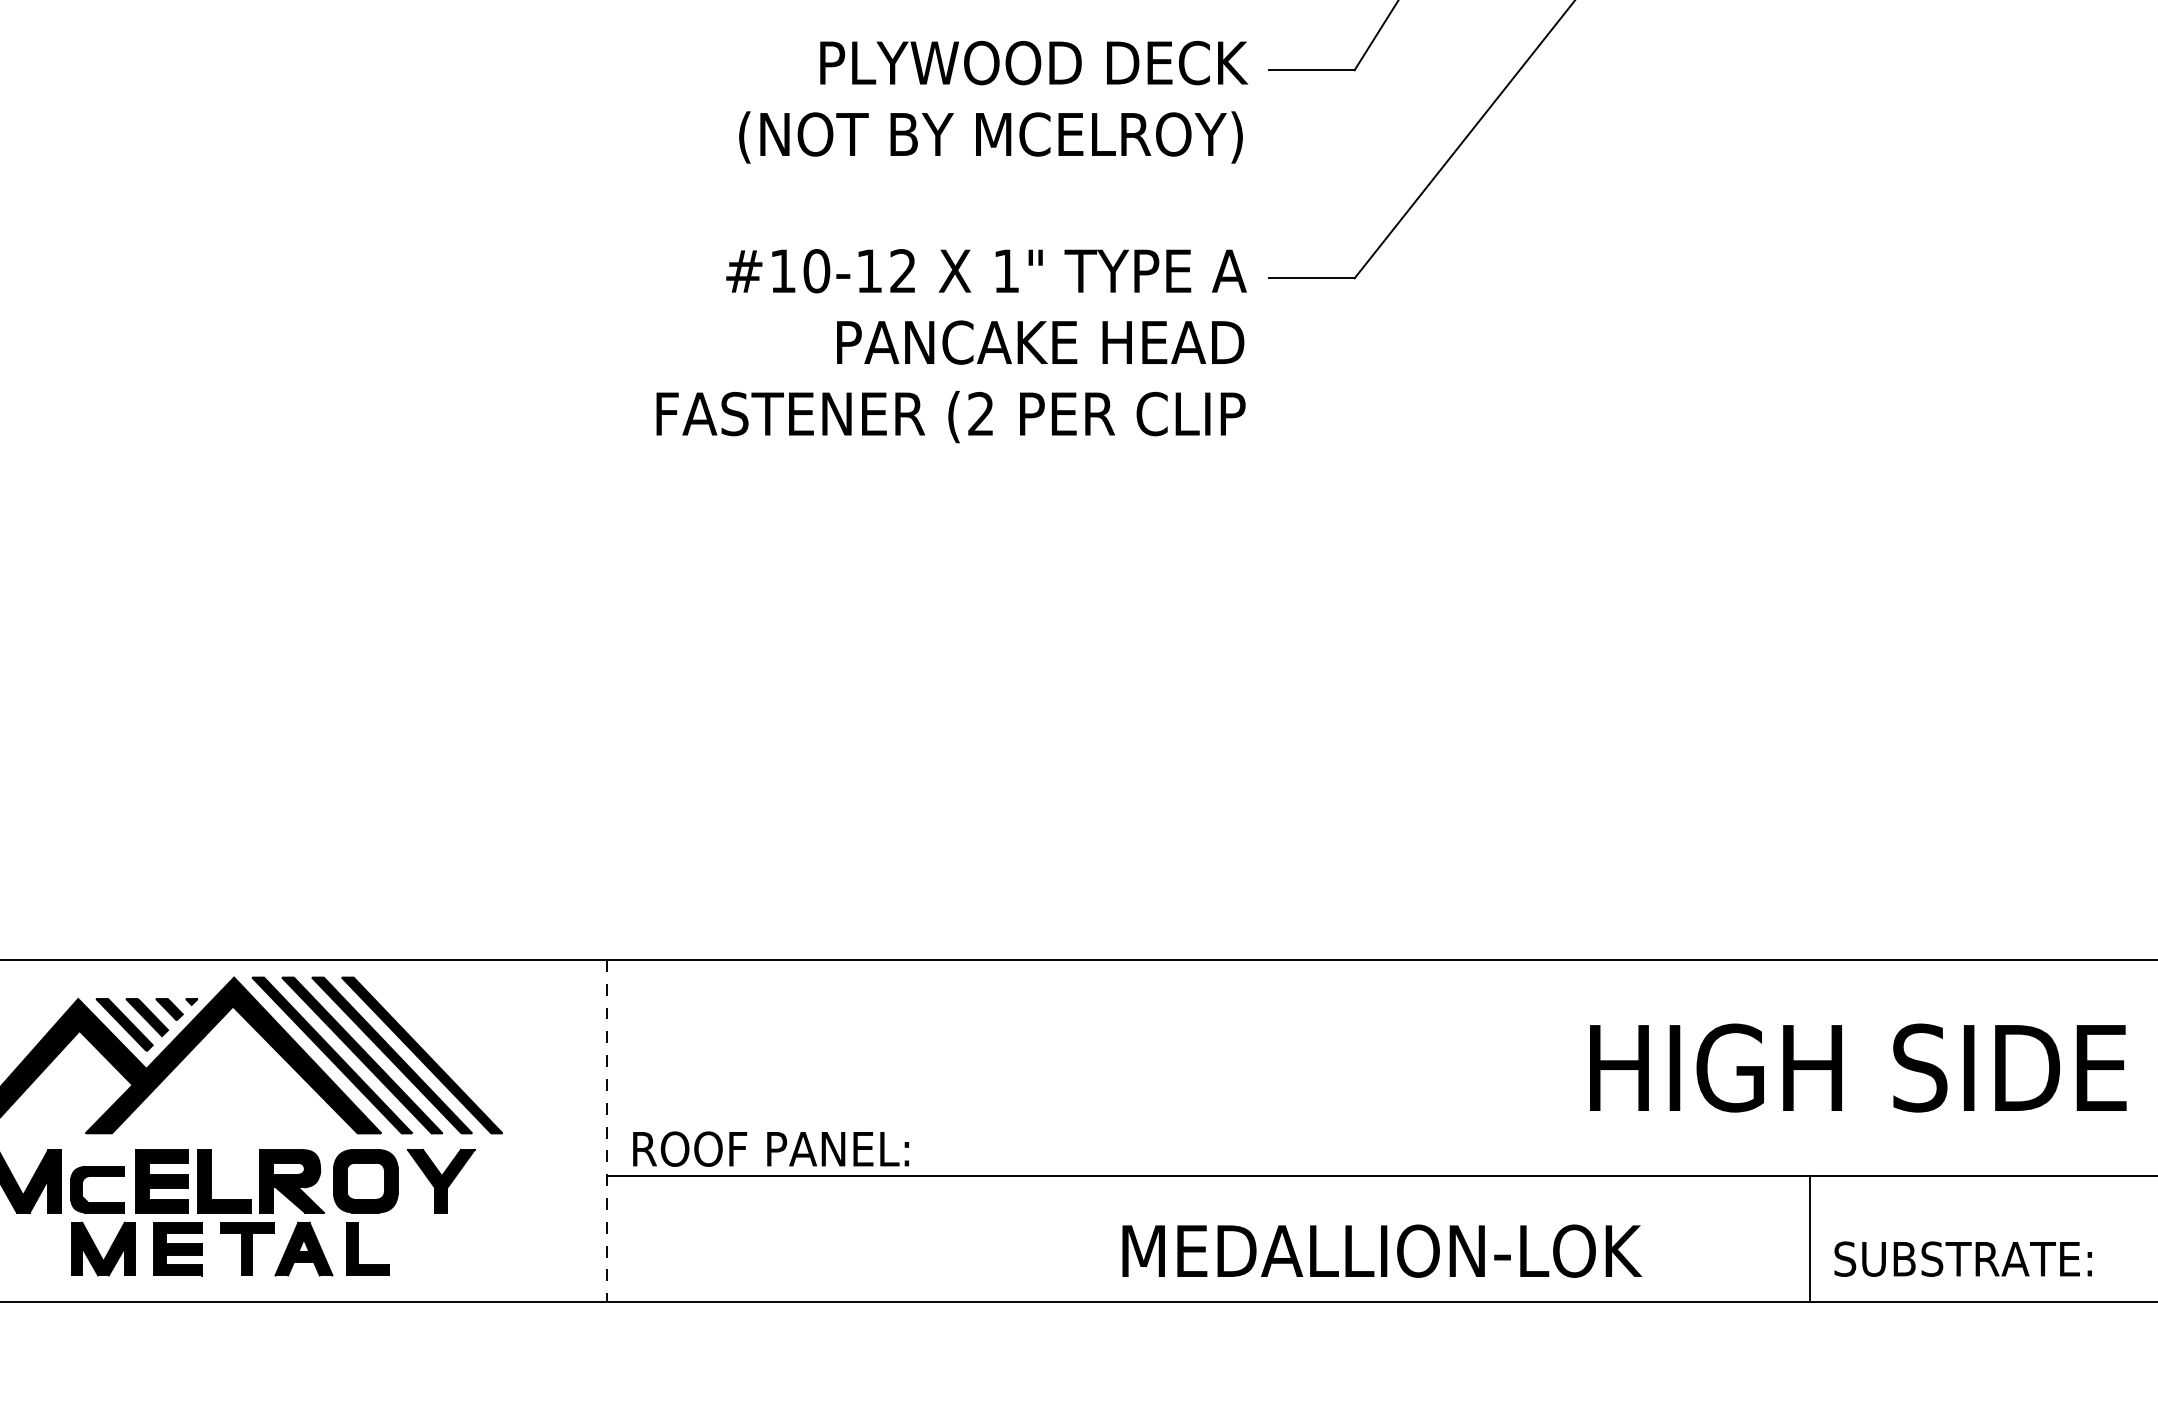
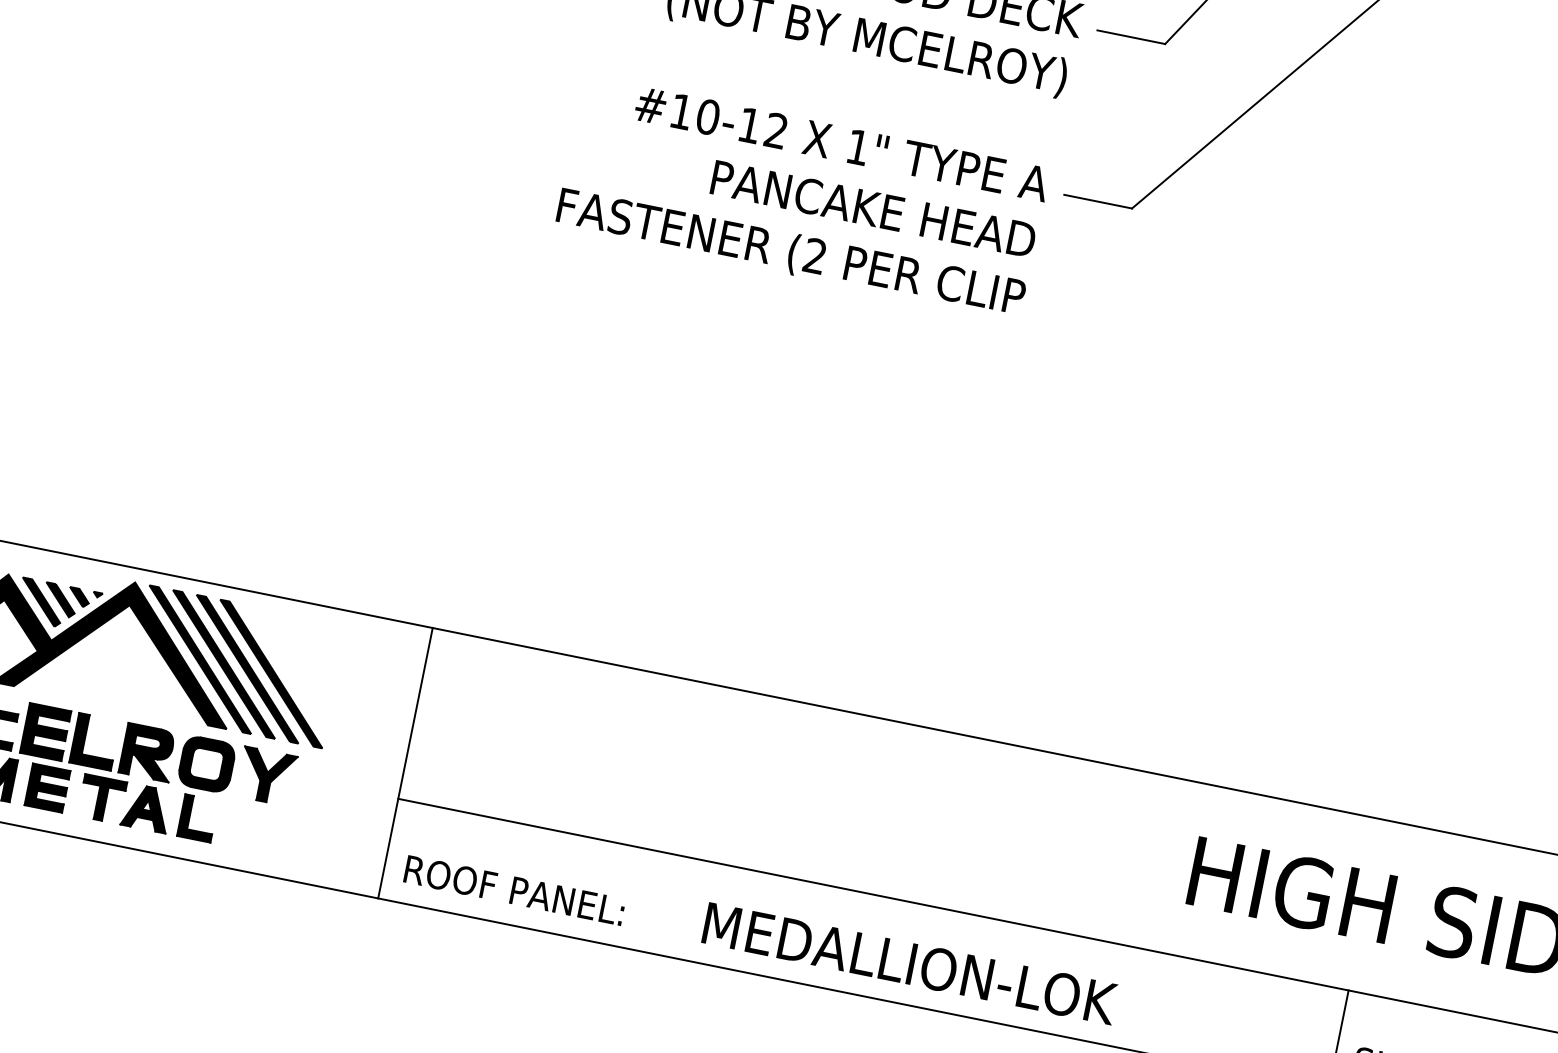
line: (607, 1131) -> (405, 763), dashed -> solid
text: (771, 1148) -> (515, 890), moved
text: (1382, 1250) -> (910, 963), moved

